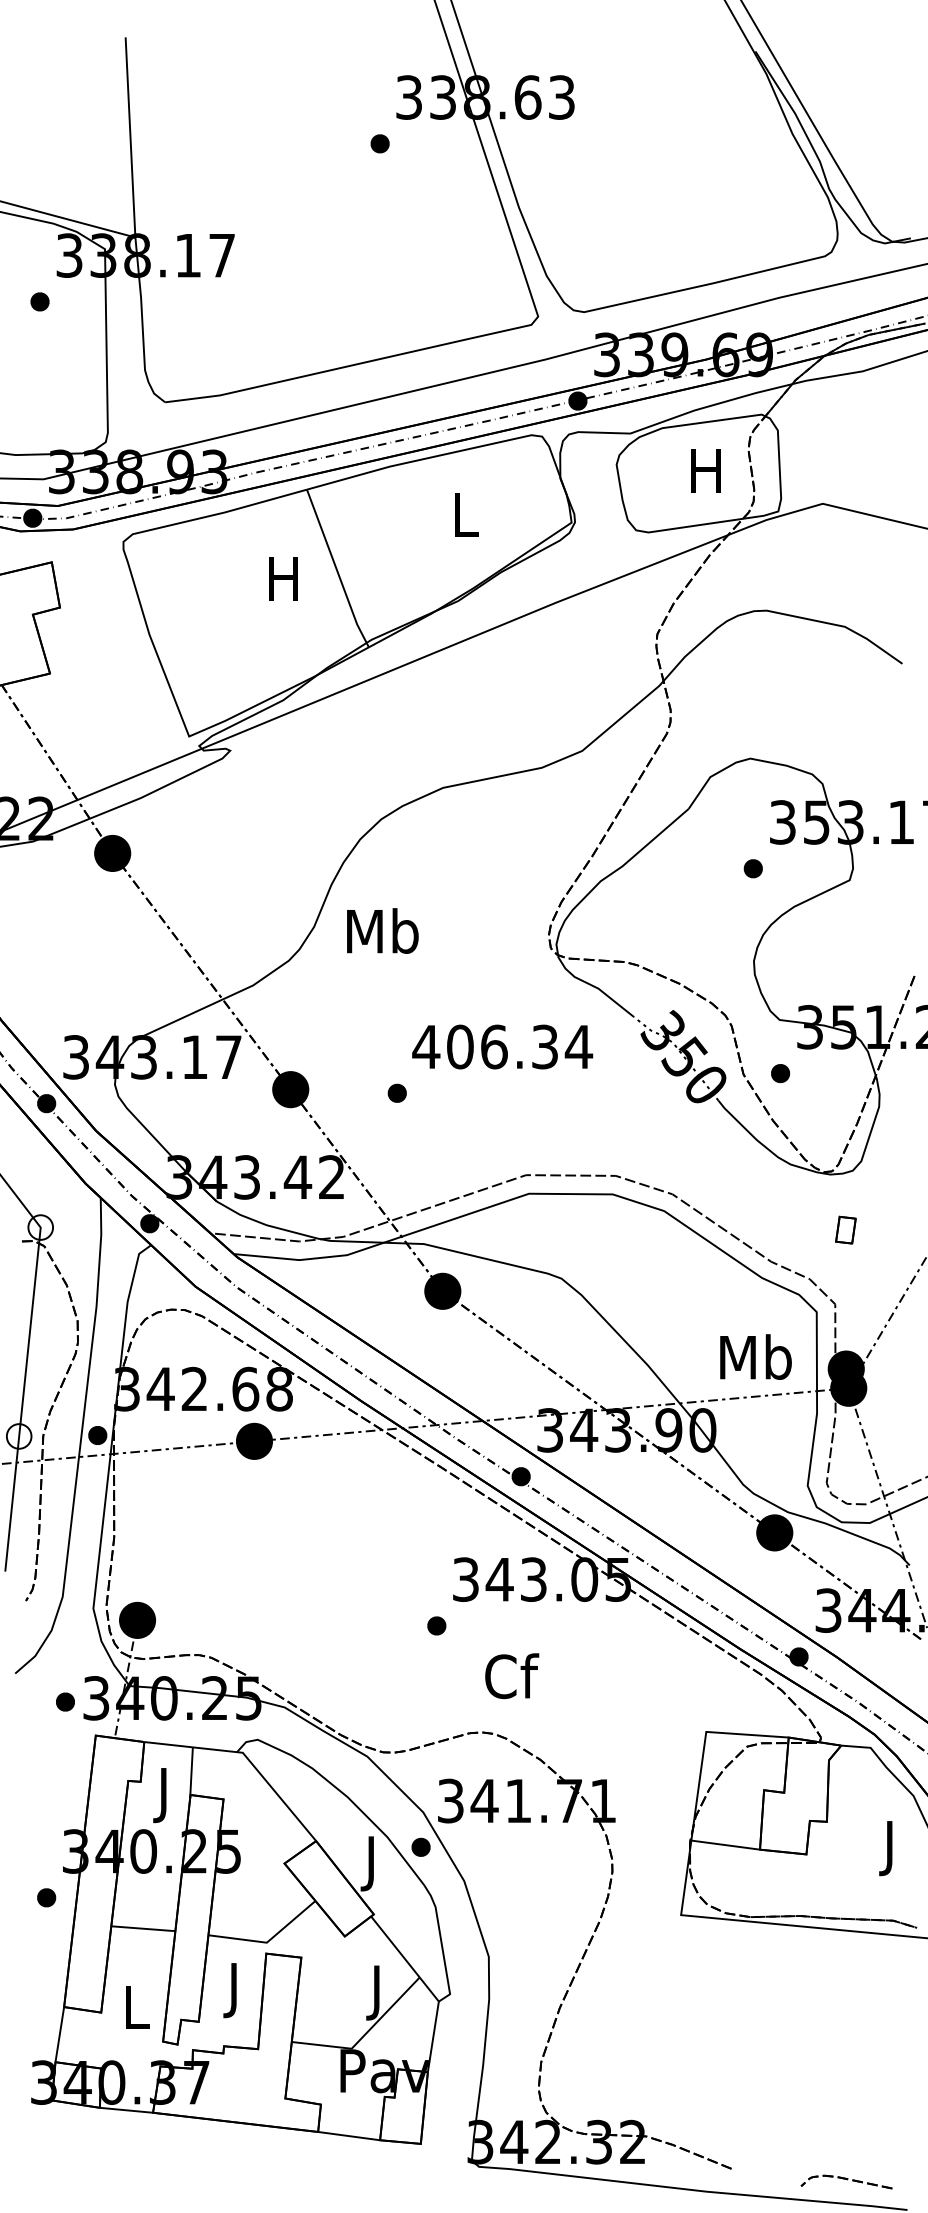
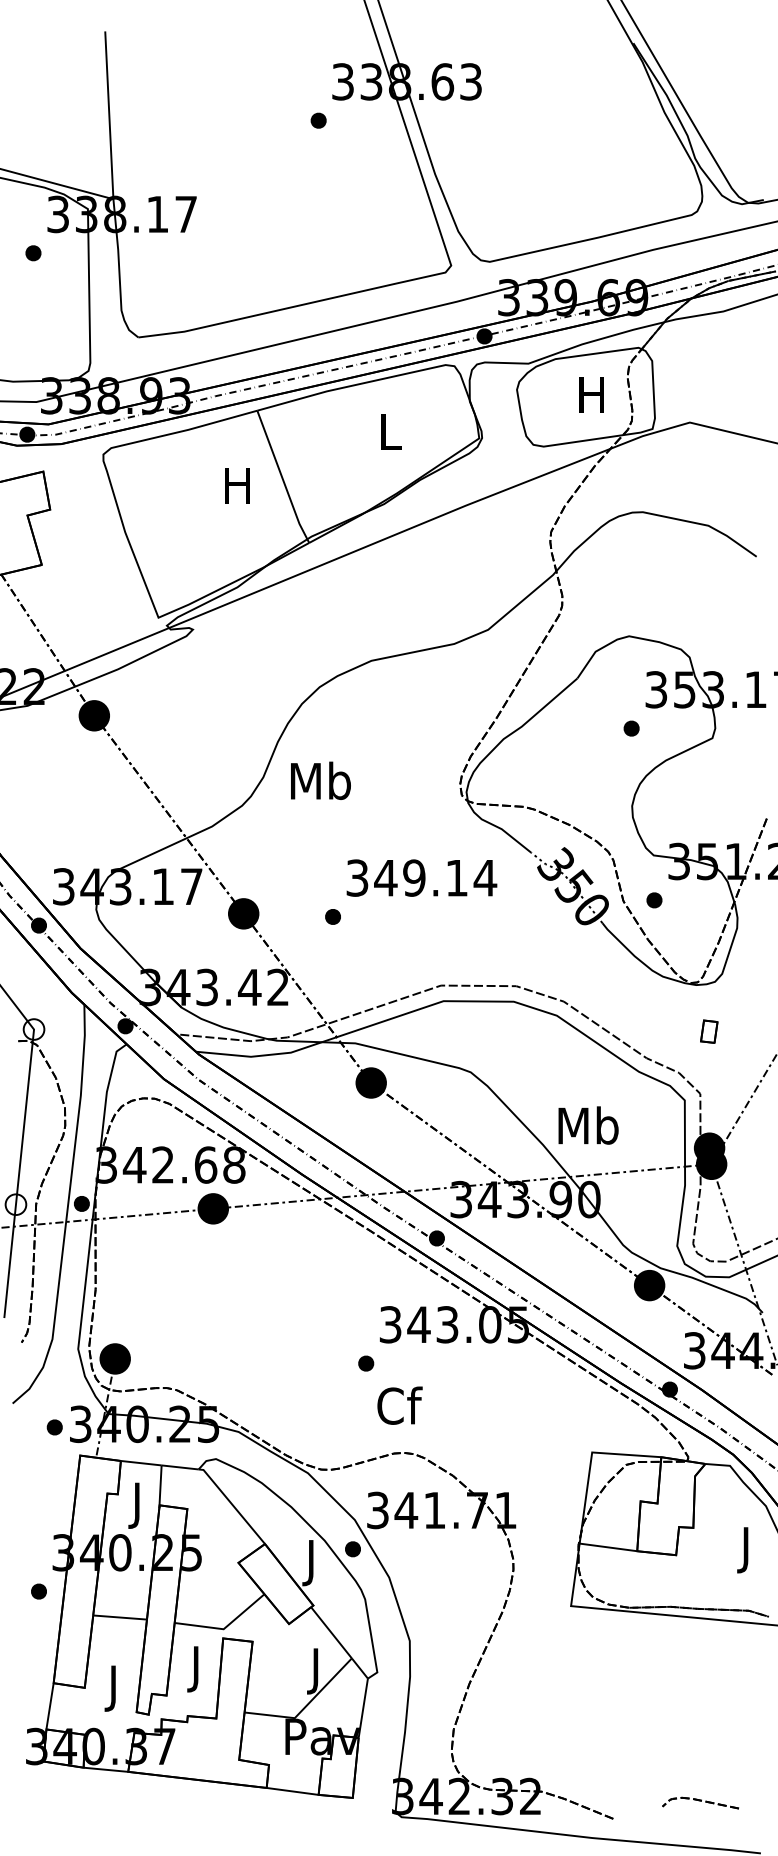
text: (484, 1046) -> (406, 877), 406.34 -> 349.14
text: (755, 1356) -> (588, 1125), moved
text: (512, 1676) -> (400, 1406), moved
text: (137, 2013) -> (115, 1688), L -> J
part: (846, 2181) -> (700, 1802), moved

